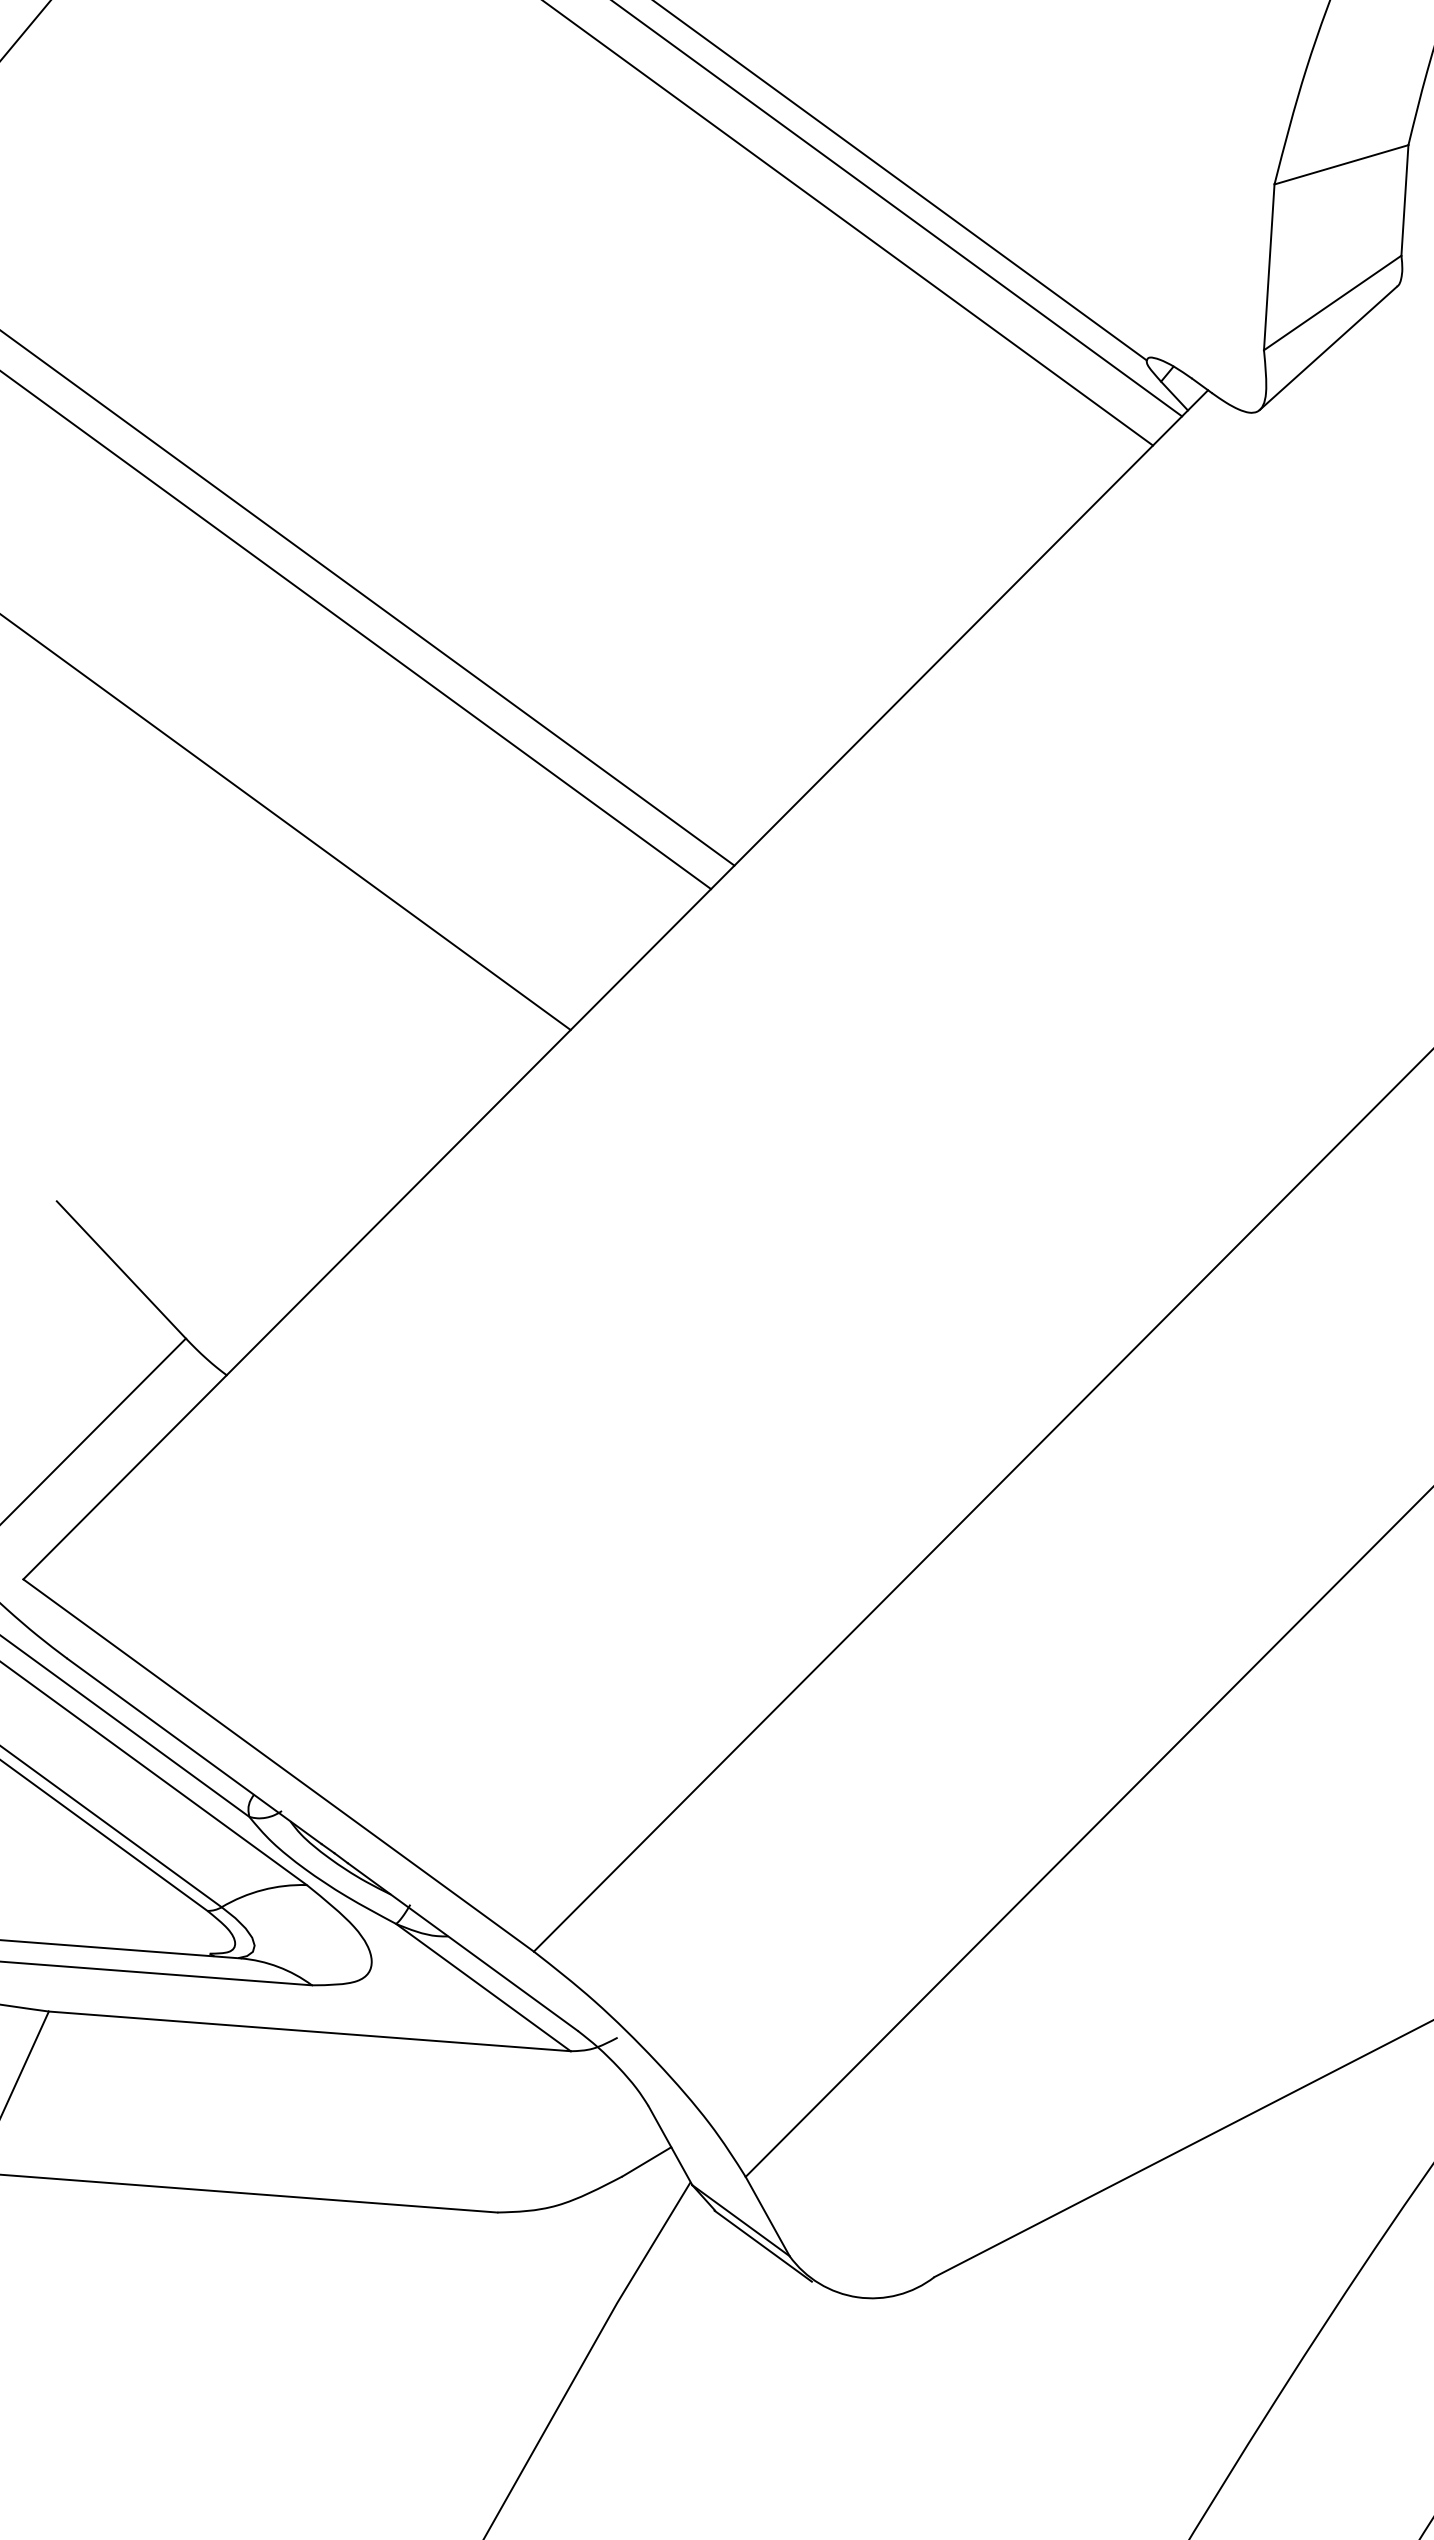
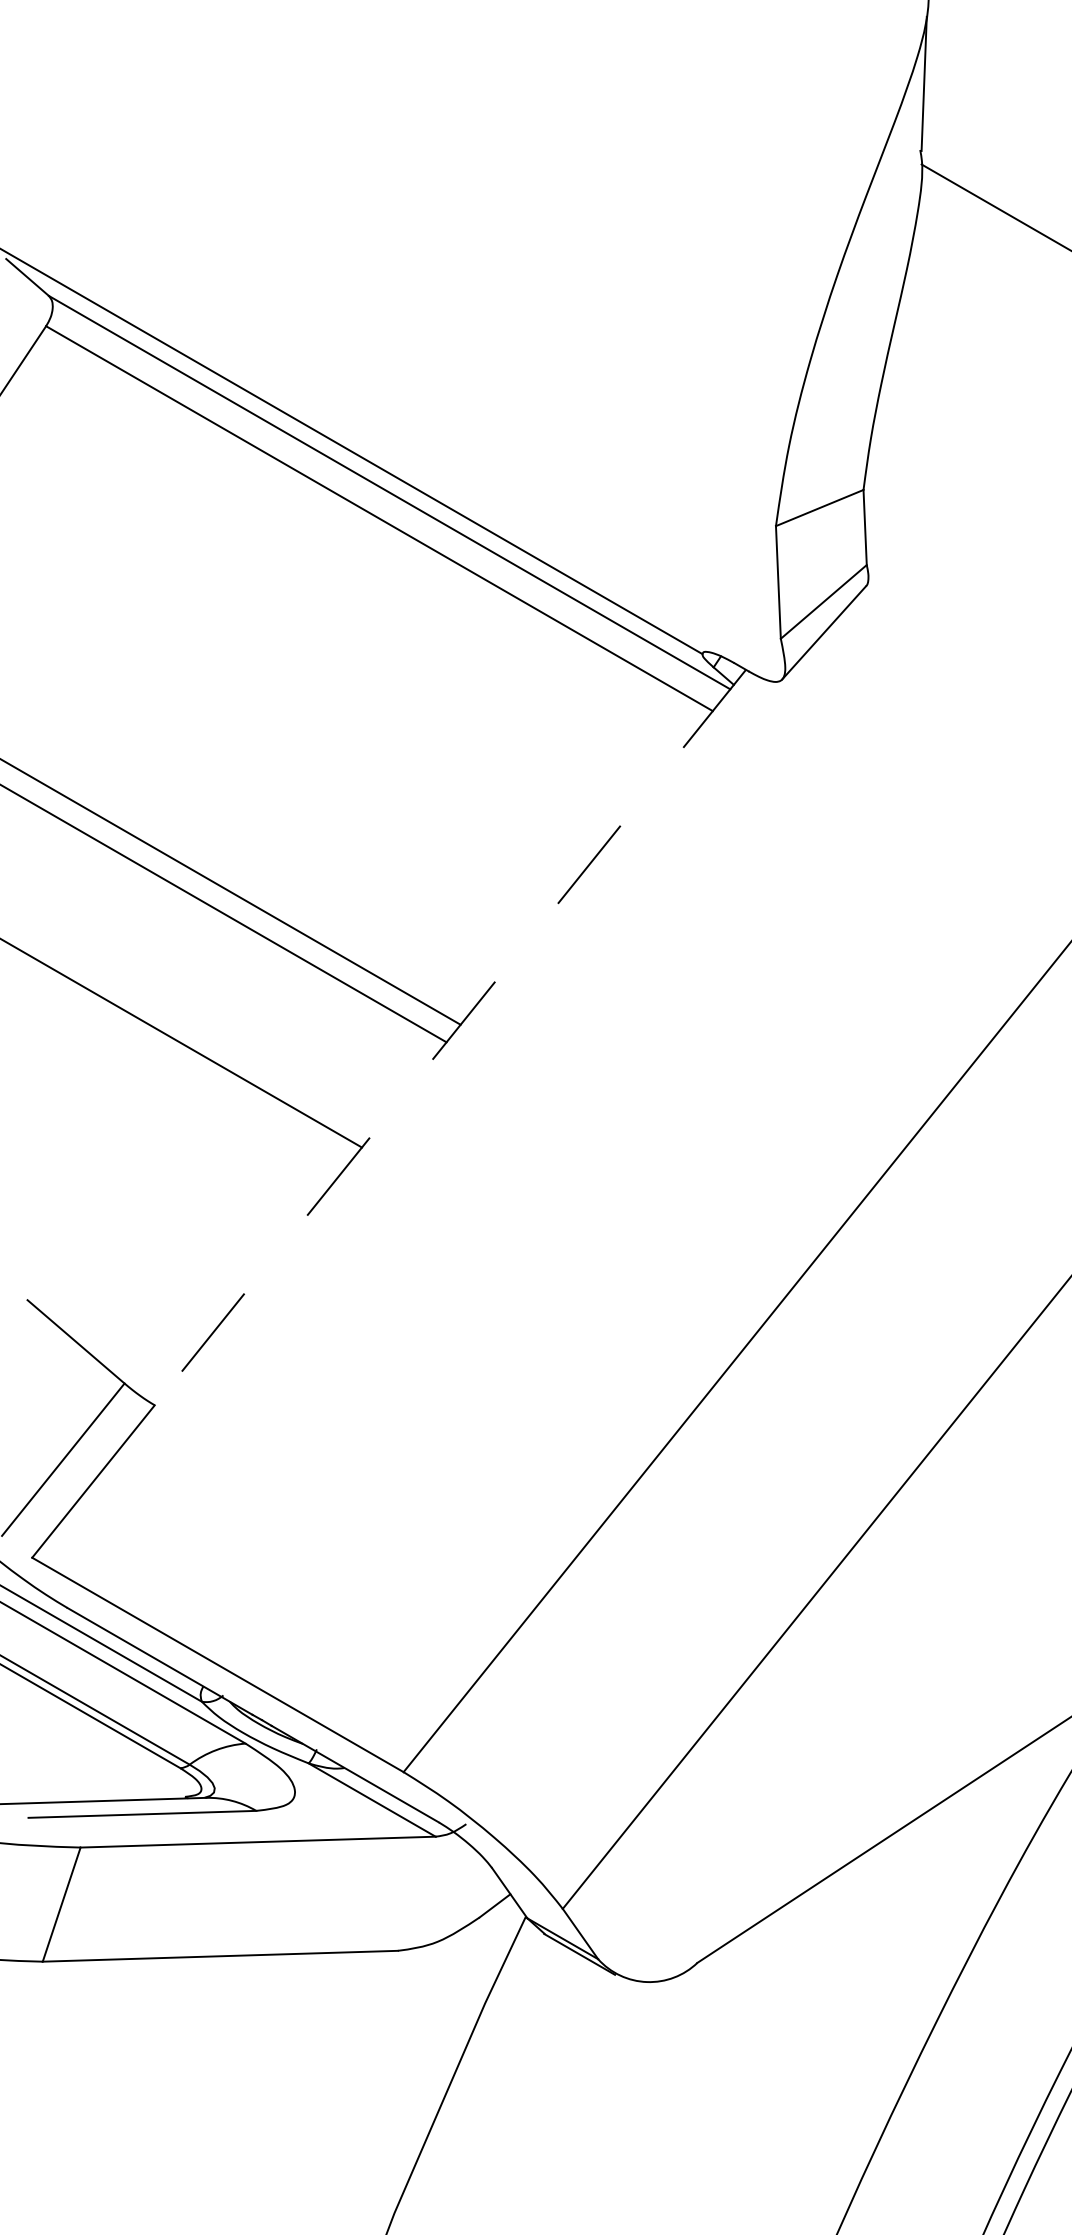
line: (717, 882) -> (450, 1037), solid -> dashed

